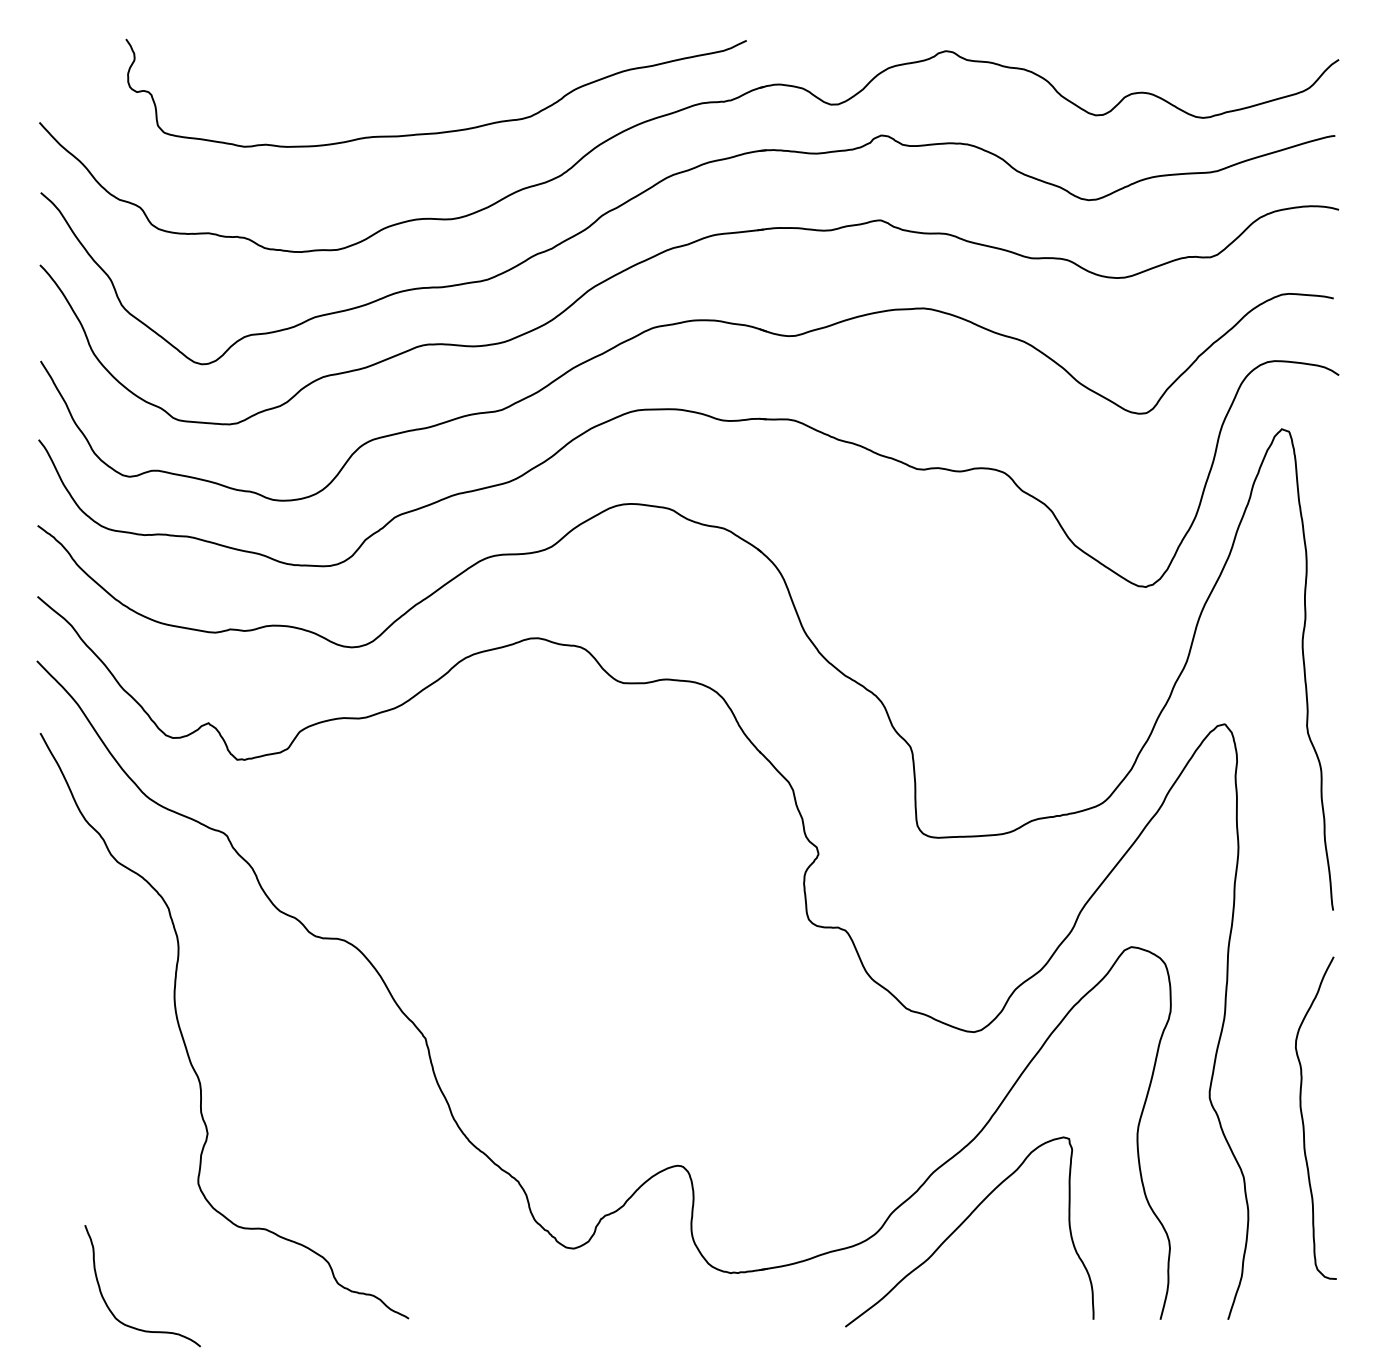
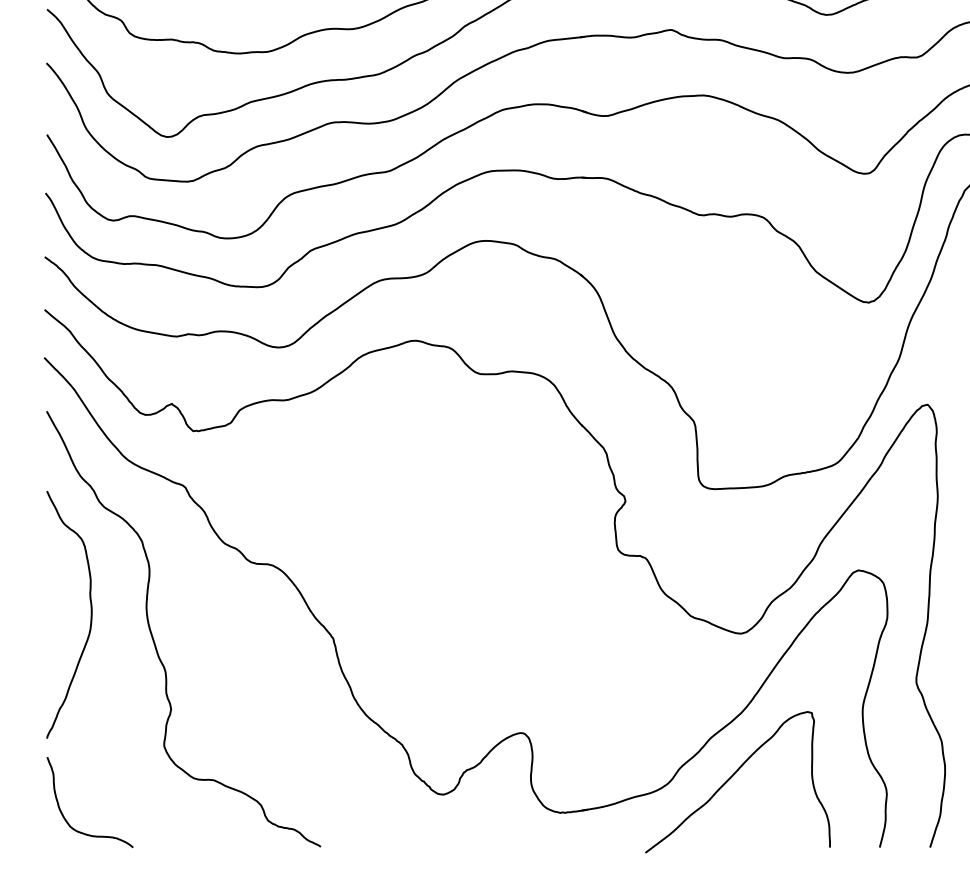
curve: (99, 1006) -> (90, 614), added
curve: (109, 1307) -> (65, 818), moved

